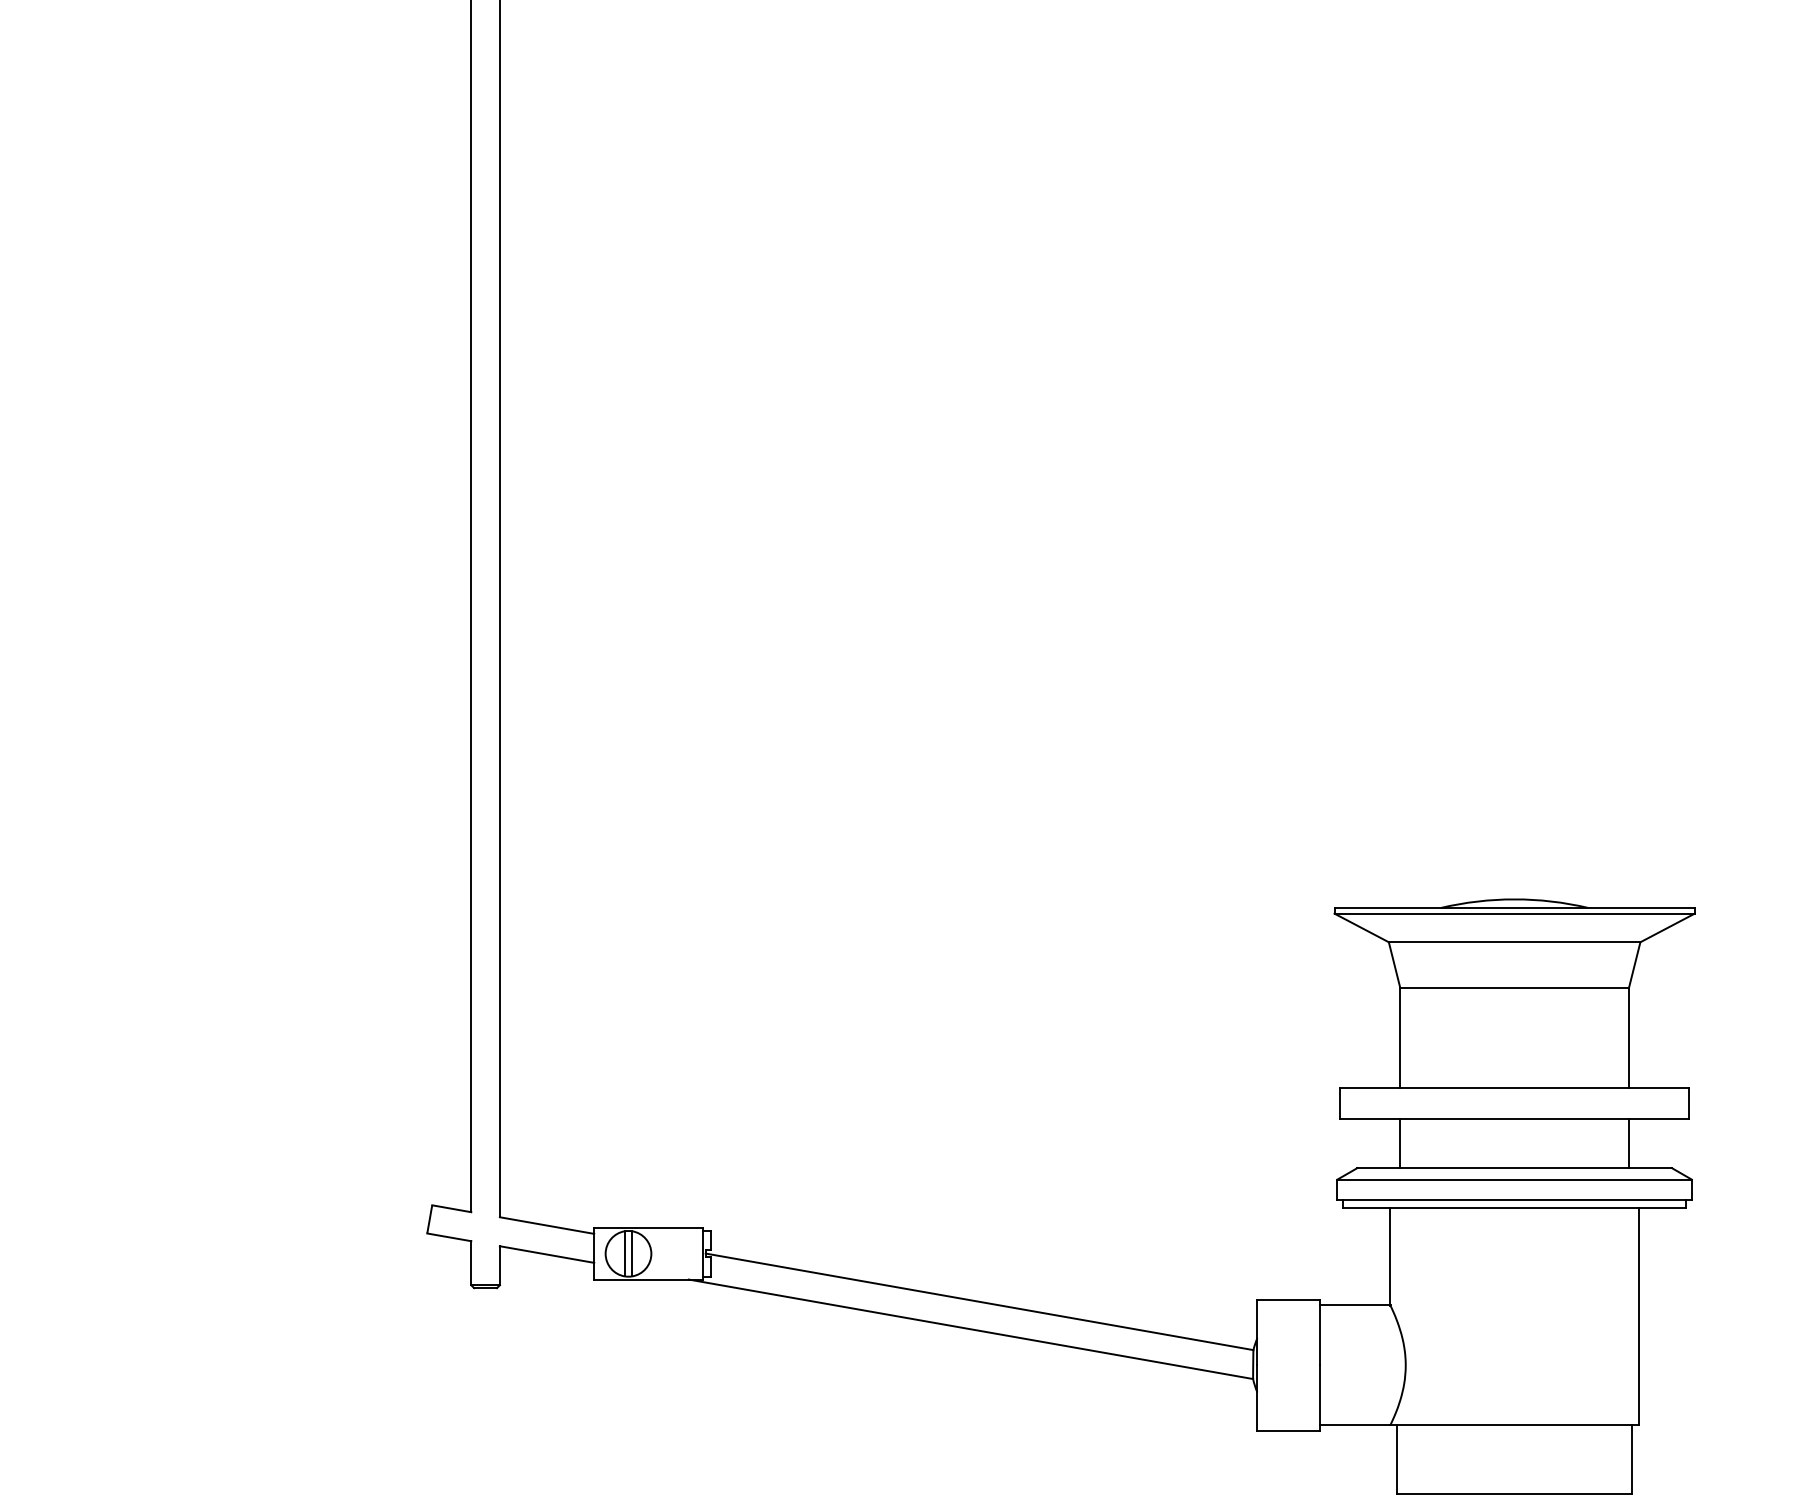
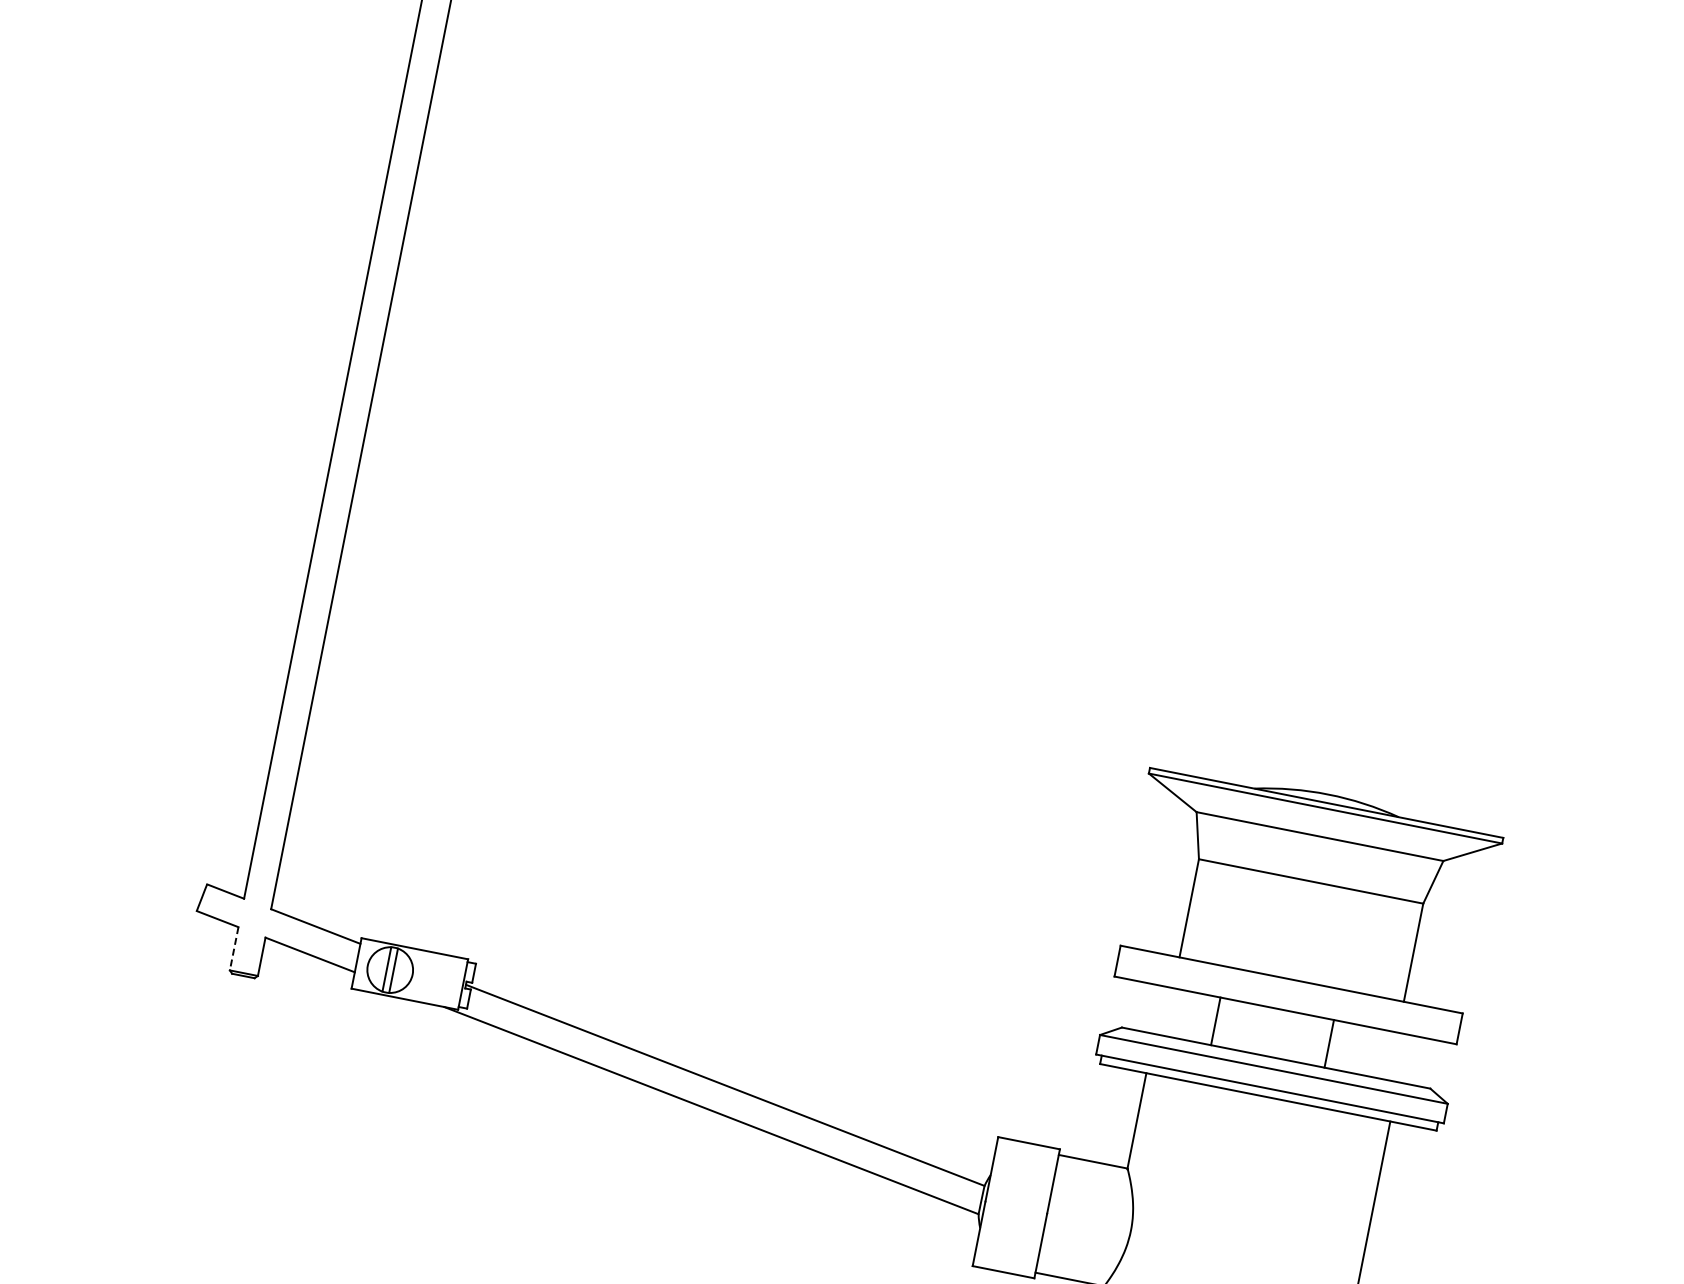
line: (1400, 1143) -> (1216, 1021), moved
line: (1628, 1143) -> (1328, 1043), moved
line: (471, 1263) -> (234, 949), solid -> dashed

